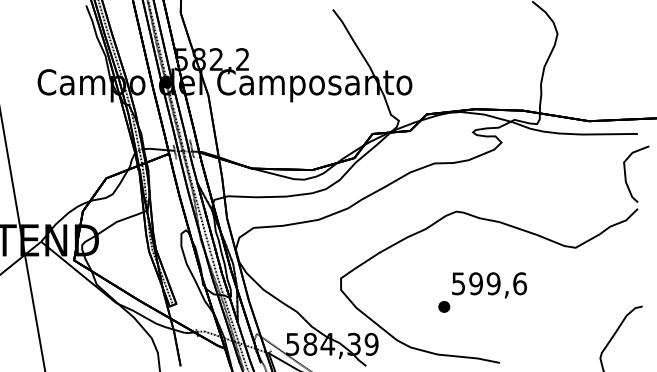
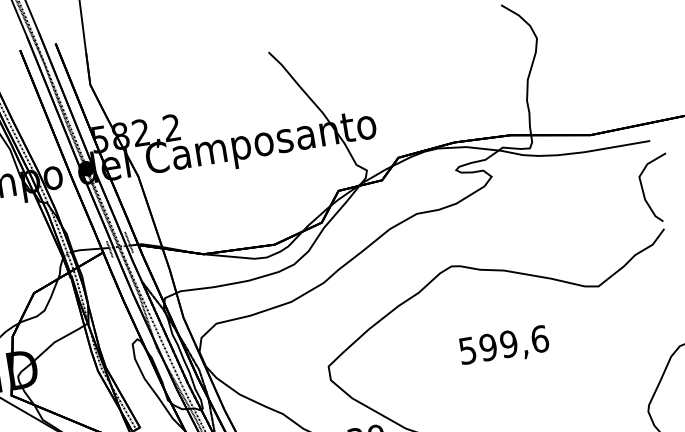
part: (444, 306) -> (455, 380), removed

